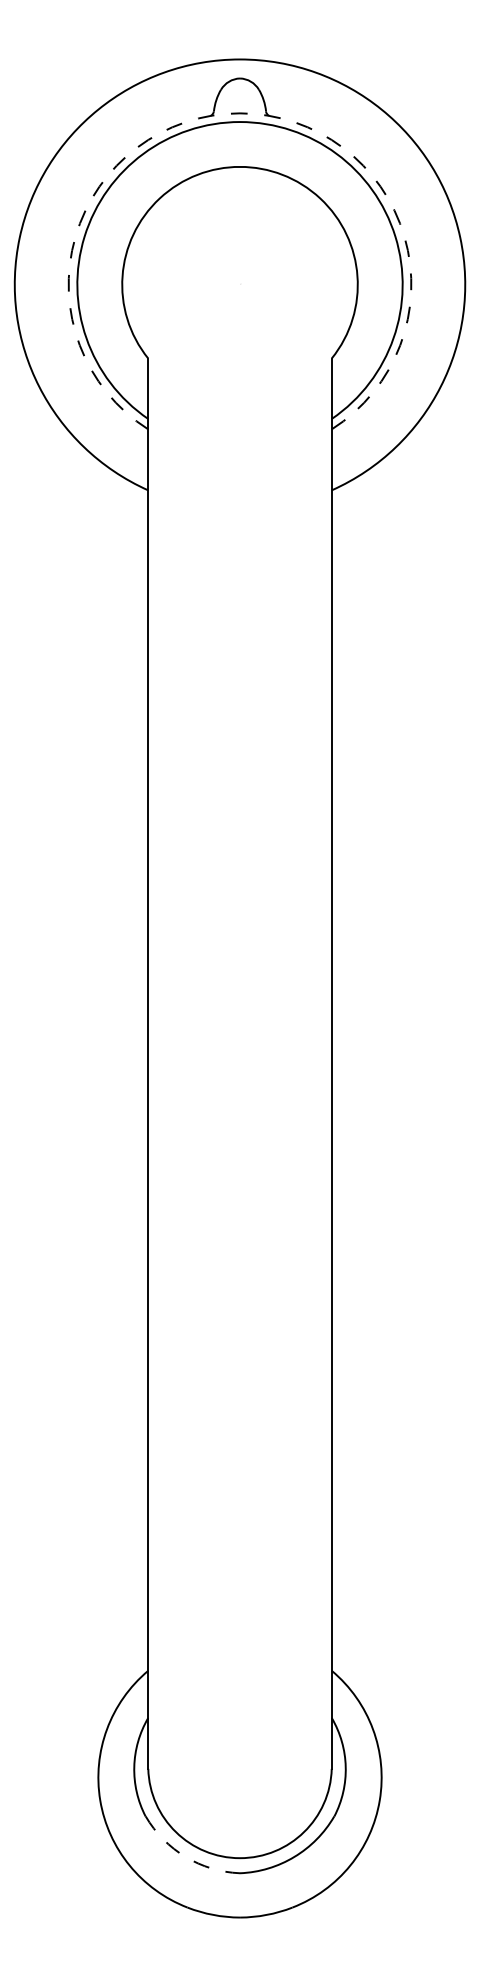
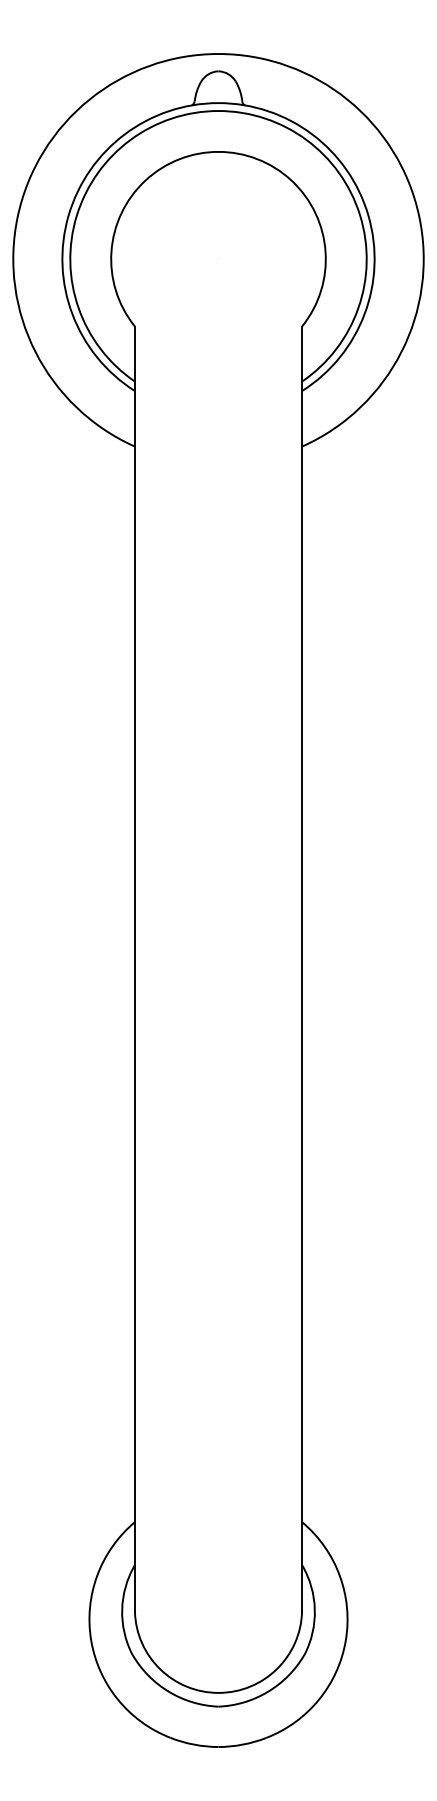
arc: (240, 113) -> (218, 103), dashed -> solid
arc: (185, 1856) -> (168, 1691), dashed -> solid

